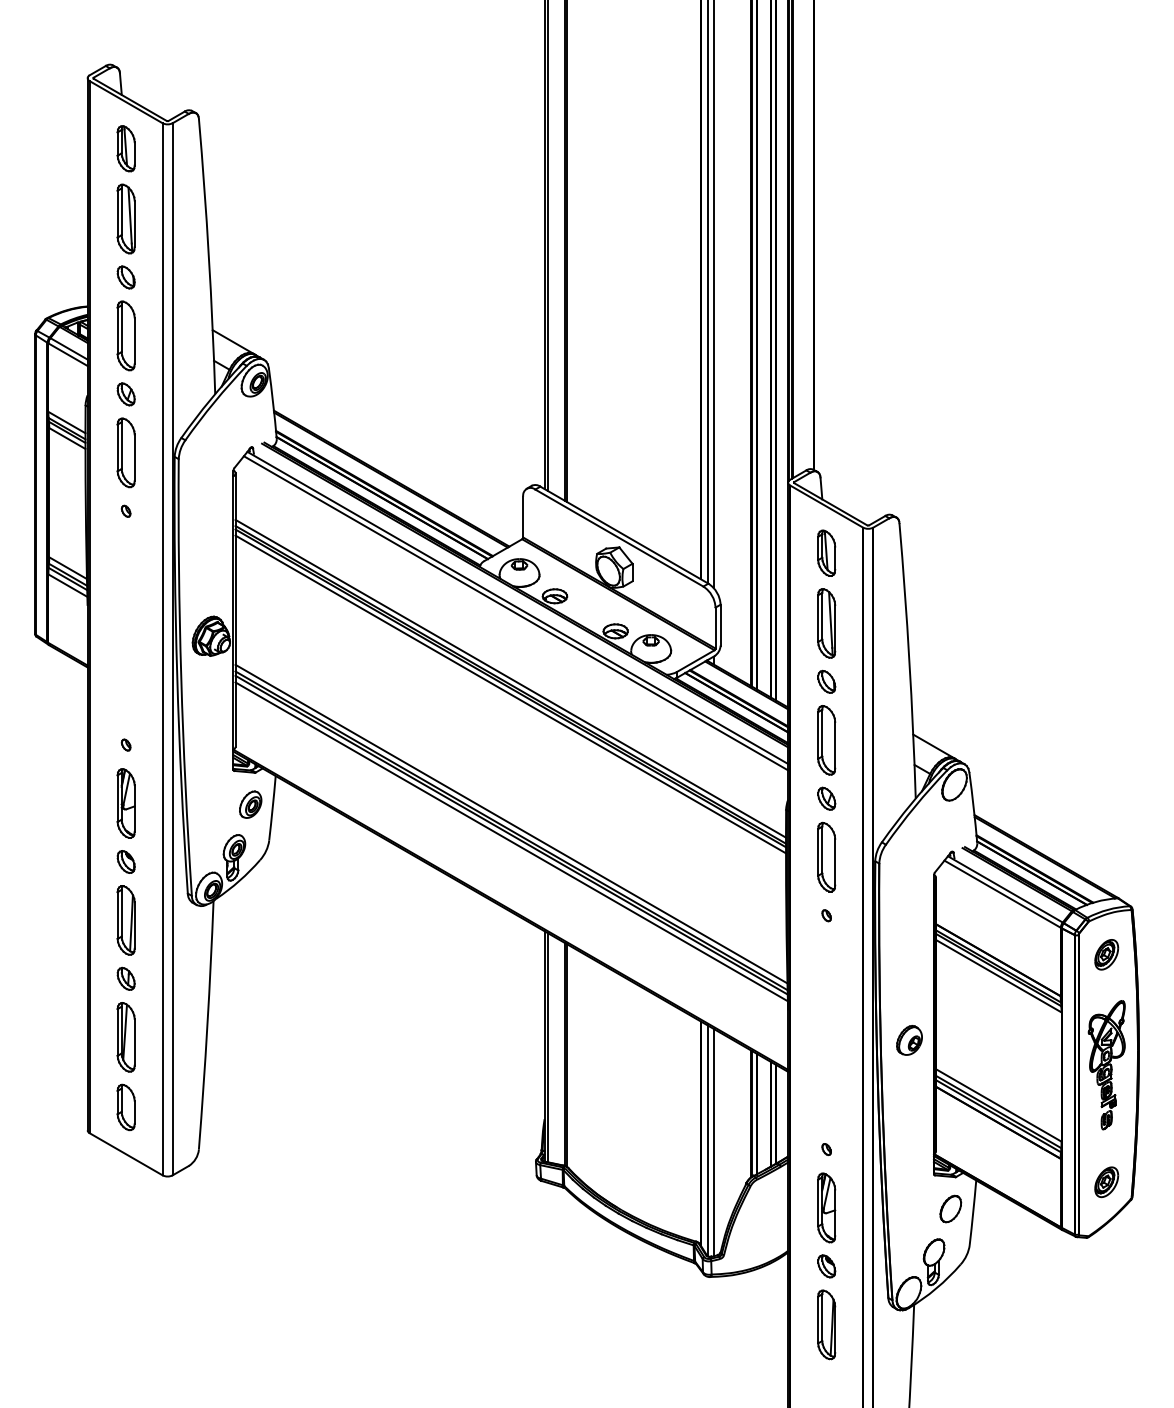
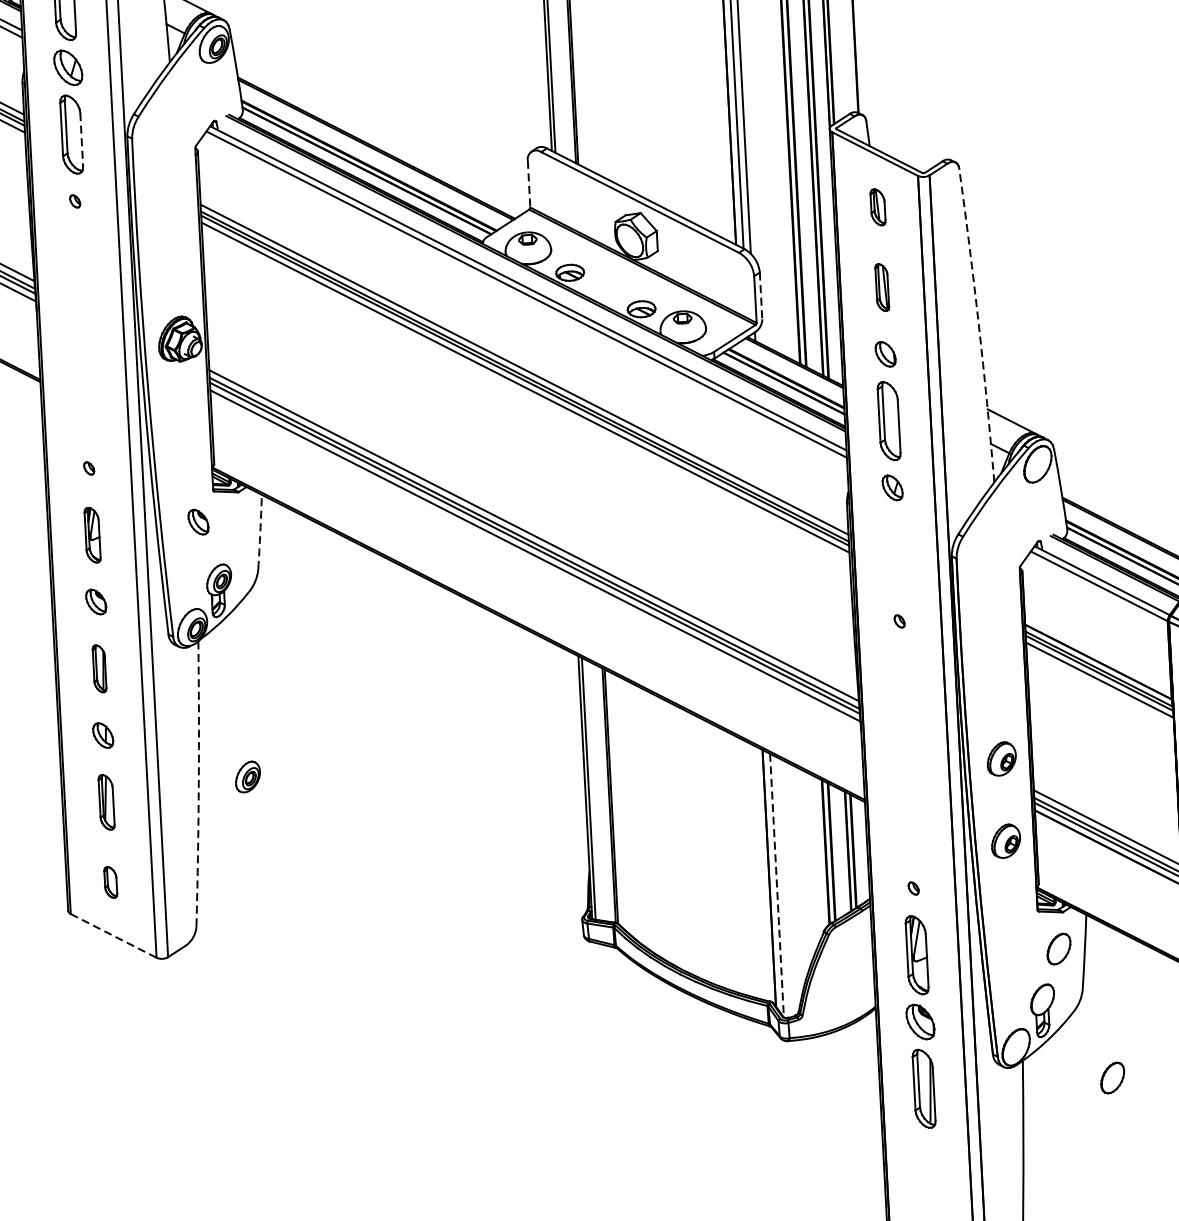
part: (125, 394) -> (67, 68), size x1.4
line: (134, 458) -> (81, 140), solid -> dashed
line: (523, 517) -> (529, 184), solid -> dashed
part: (826, 552) -> (877, 206), size x0.7
part: (826, 623) -> (881, 287), size x0.6
line: (720, 625) -> (760, 296), solid -> dashed
arc: (909, 660) -> (978, 324), solid -> dashed
part: (218, 796) -> (197, 521), added
part: (125, 803) -> (91, 535), size x0.7
part: (250, 804) -> (247, 776), moved
arc: (272, 808) -> (260, 532), solid -> dashed
part: (826, 856) -> (895, 553), removed
part: (125, 920) -> (98, 668), size x0.6
arc: (207, 1025) -> (198, 783), solid -> dashed
part: (125, 1037) -> (105, 802), size x0.7
part: (125, 1107) -> (110, 882), size x0.6
part: (909, 1112) -> (1006, 841), added
line: (707, 1141) -> (776, 886), solid -> dashed
line: (713, 1142) -> (783, 887), removed
line: (126, 1154) -> (114, 936), solid -> dashed
part: (826, 1266) -> (920, 1022), size x1.4
part: (991, 1323) -> (1112, 1077), added

